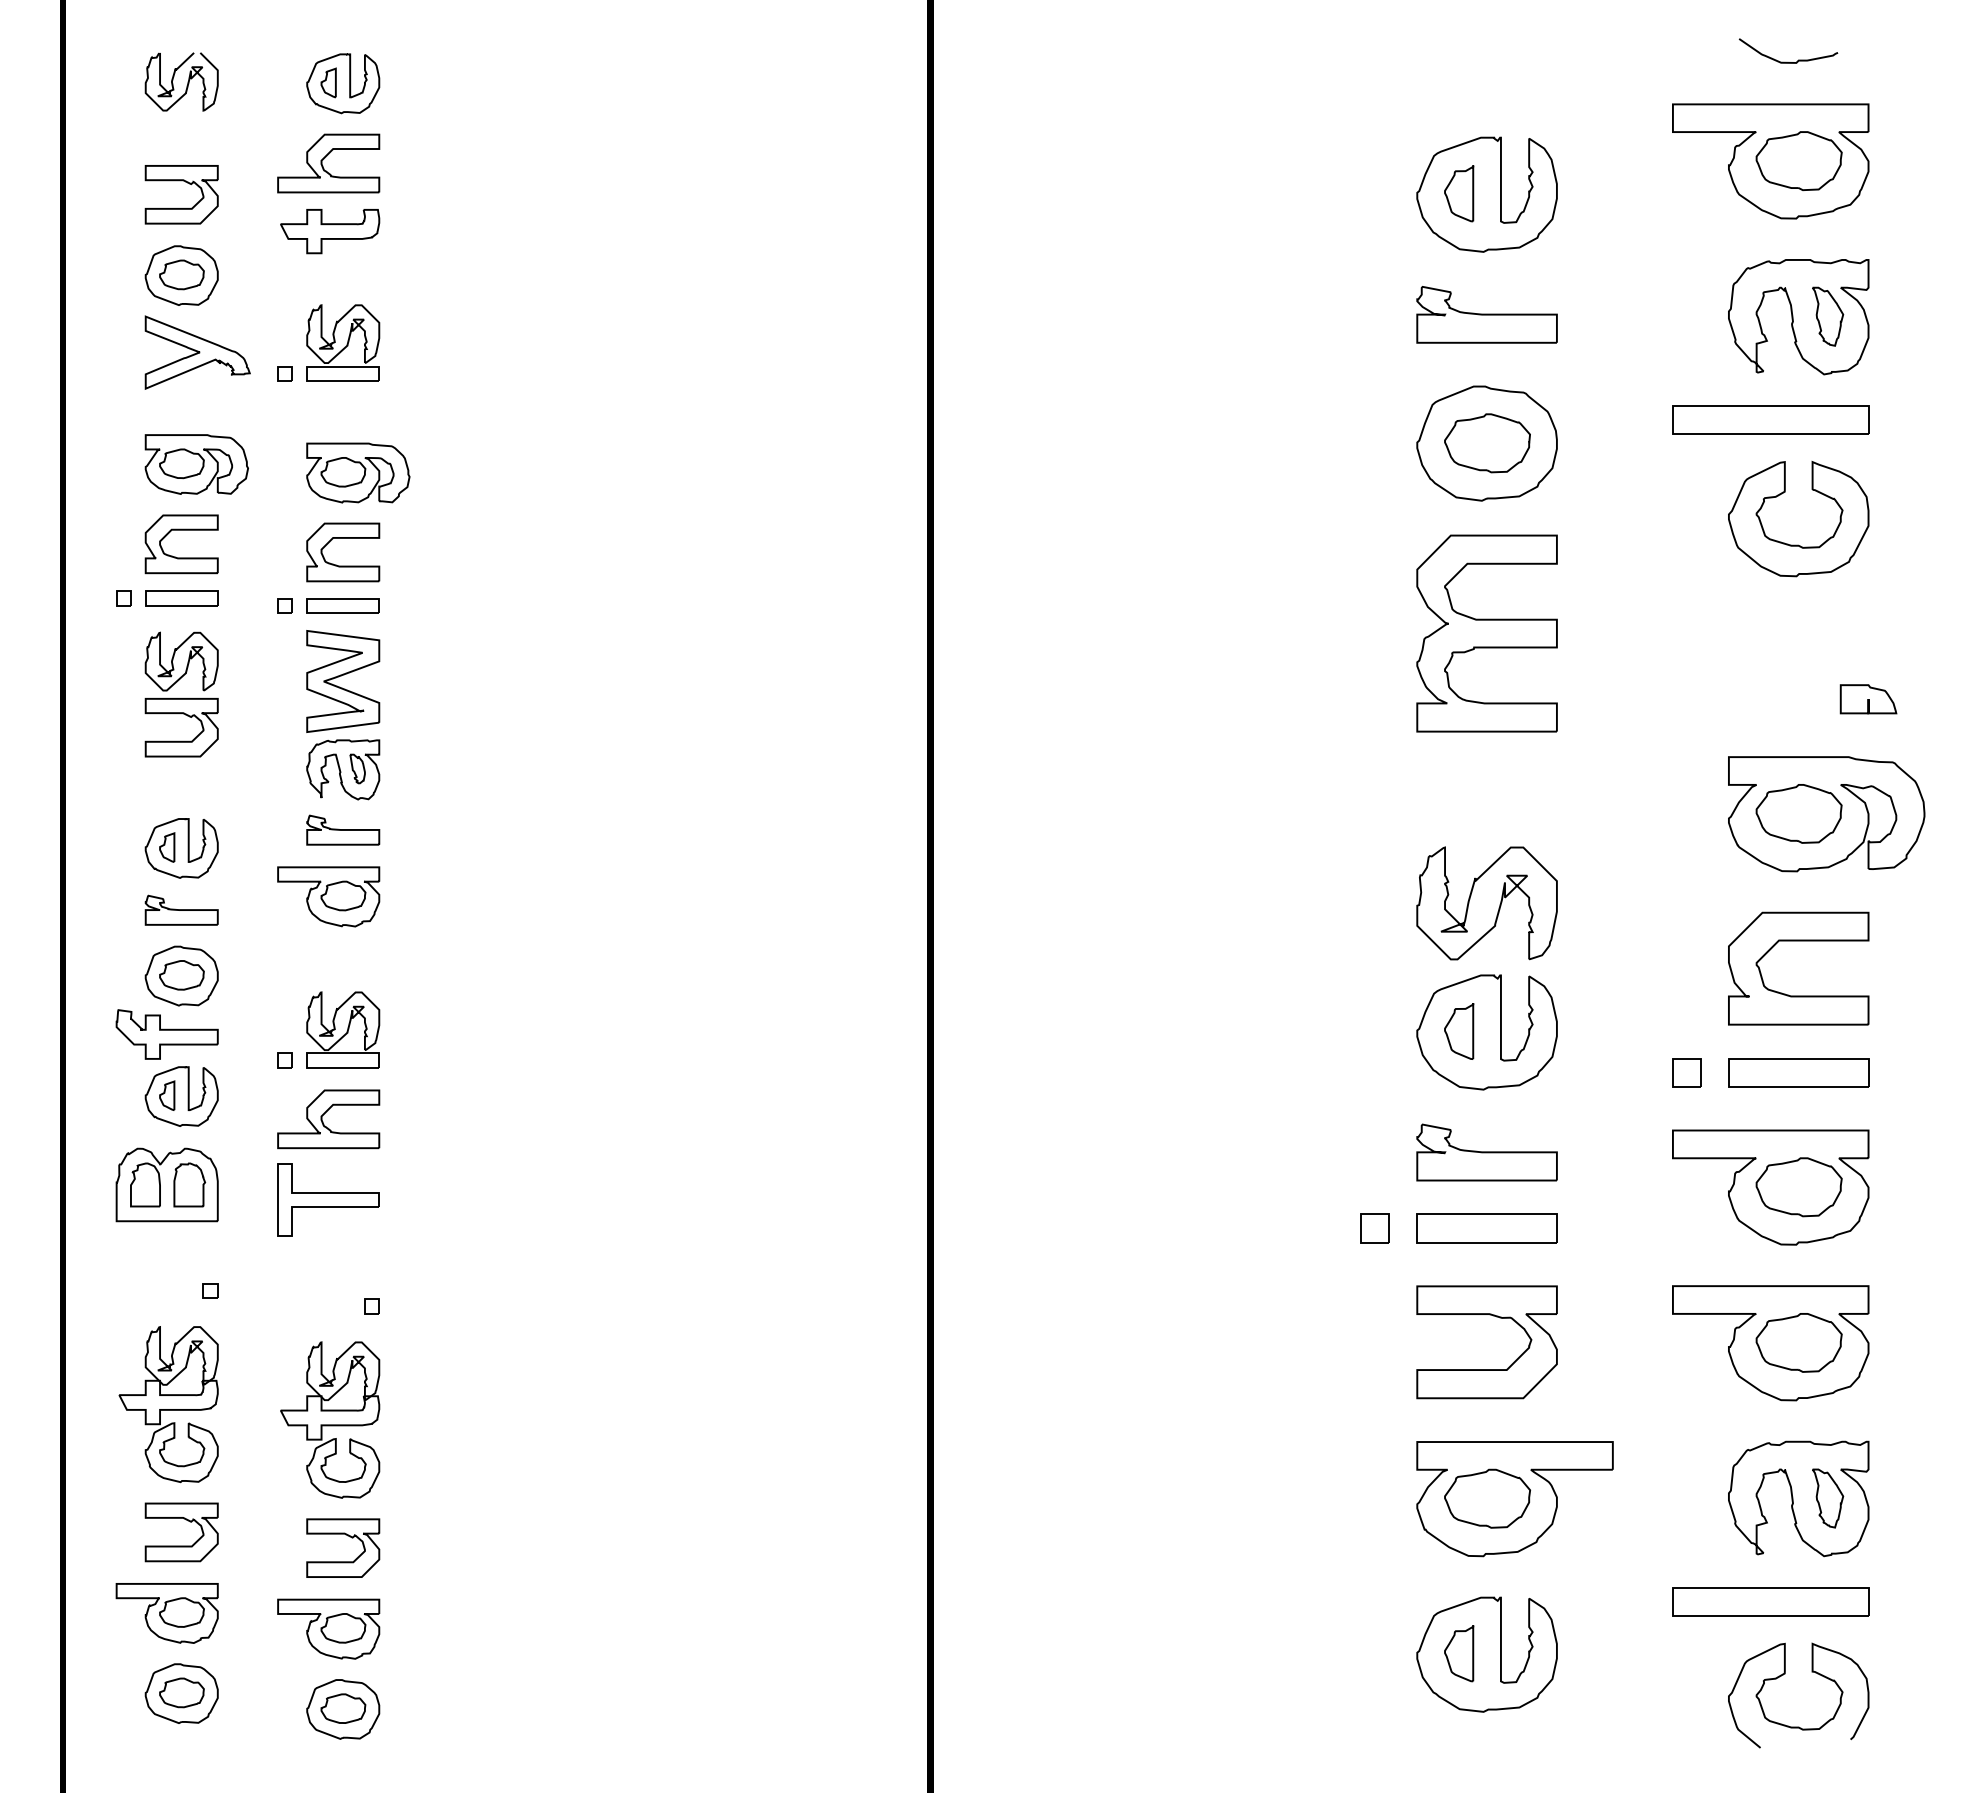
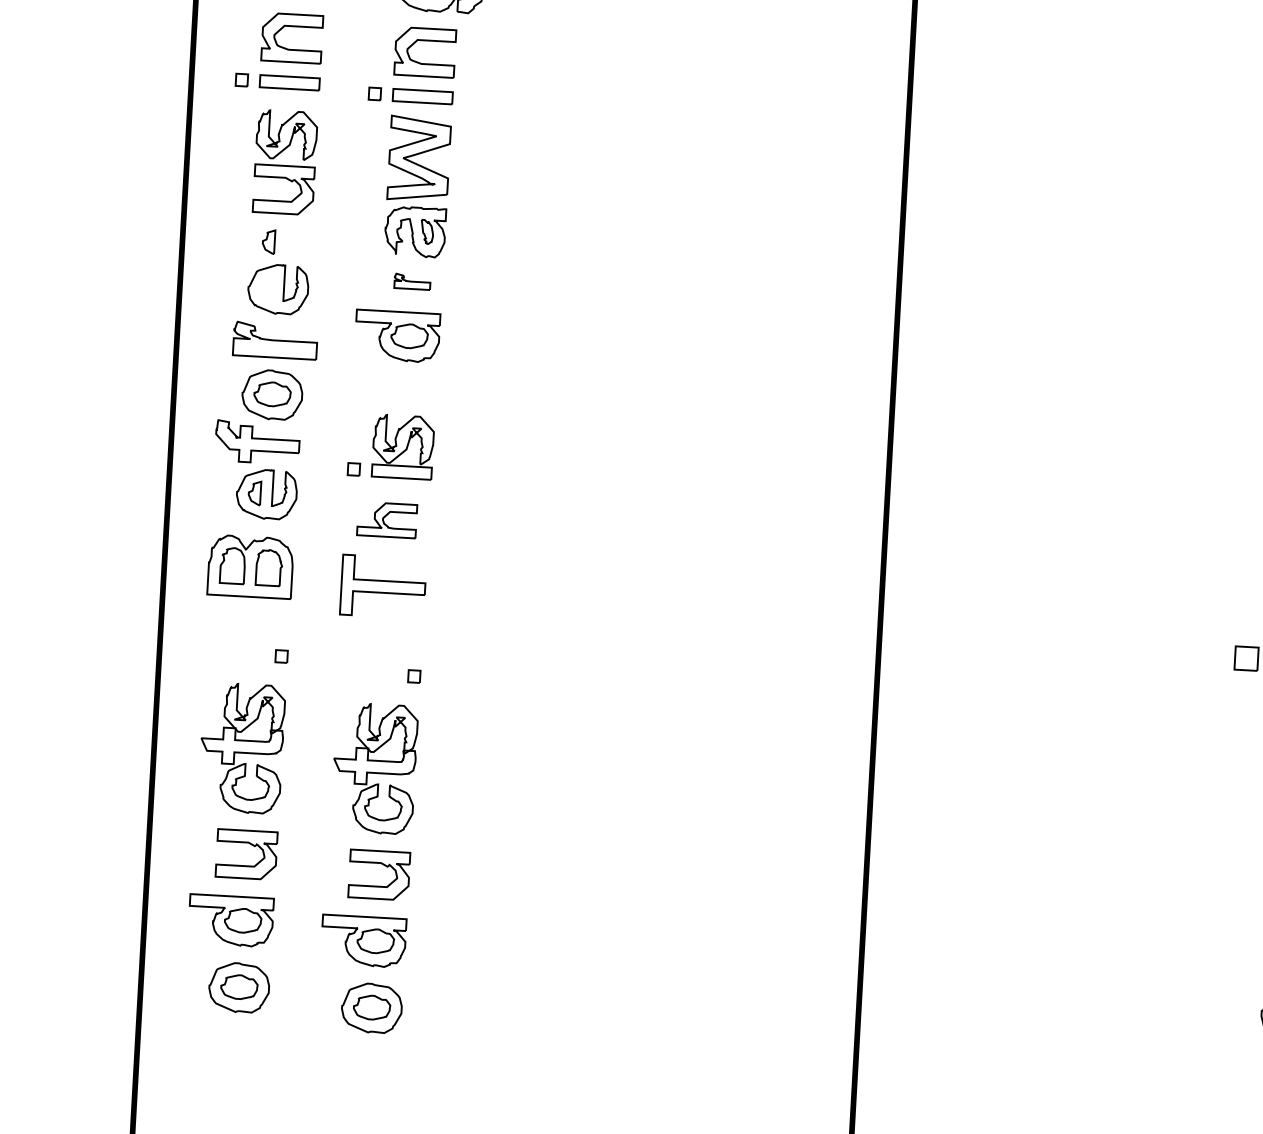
part: (343, 829) -> (412, 281), size x0.6
part: (167, 847) -> (269, 241), moved
part: (181, 909) -> (275, 339), size x1.4
part: (328, 1119) -> (386, 520), size x0.7

